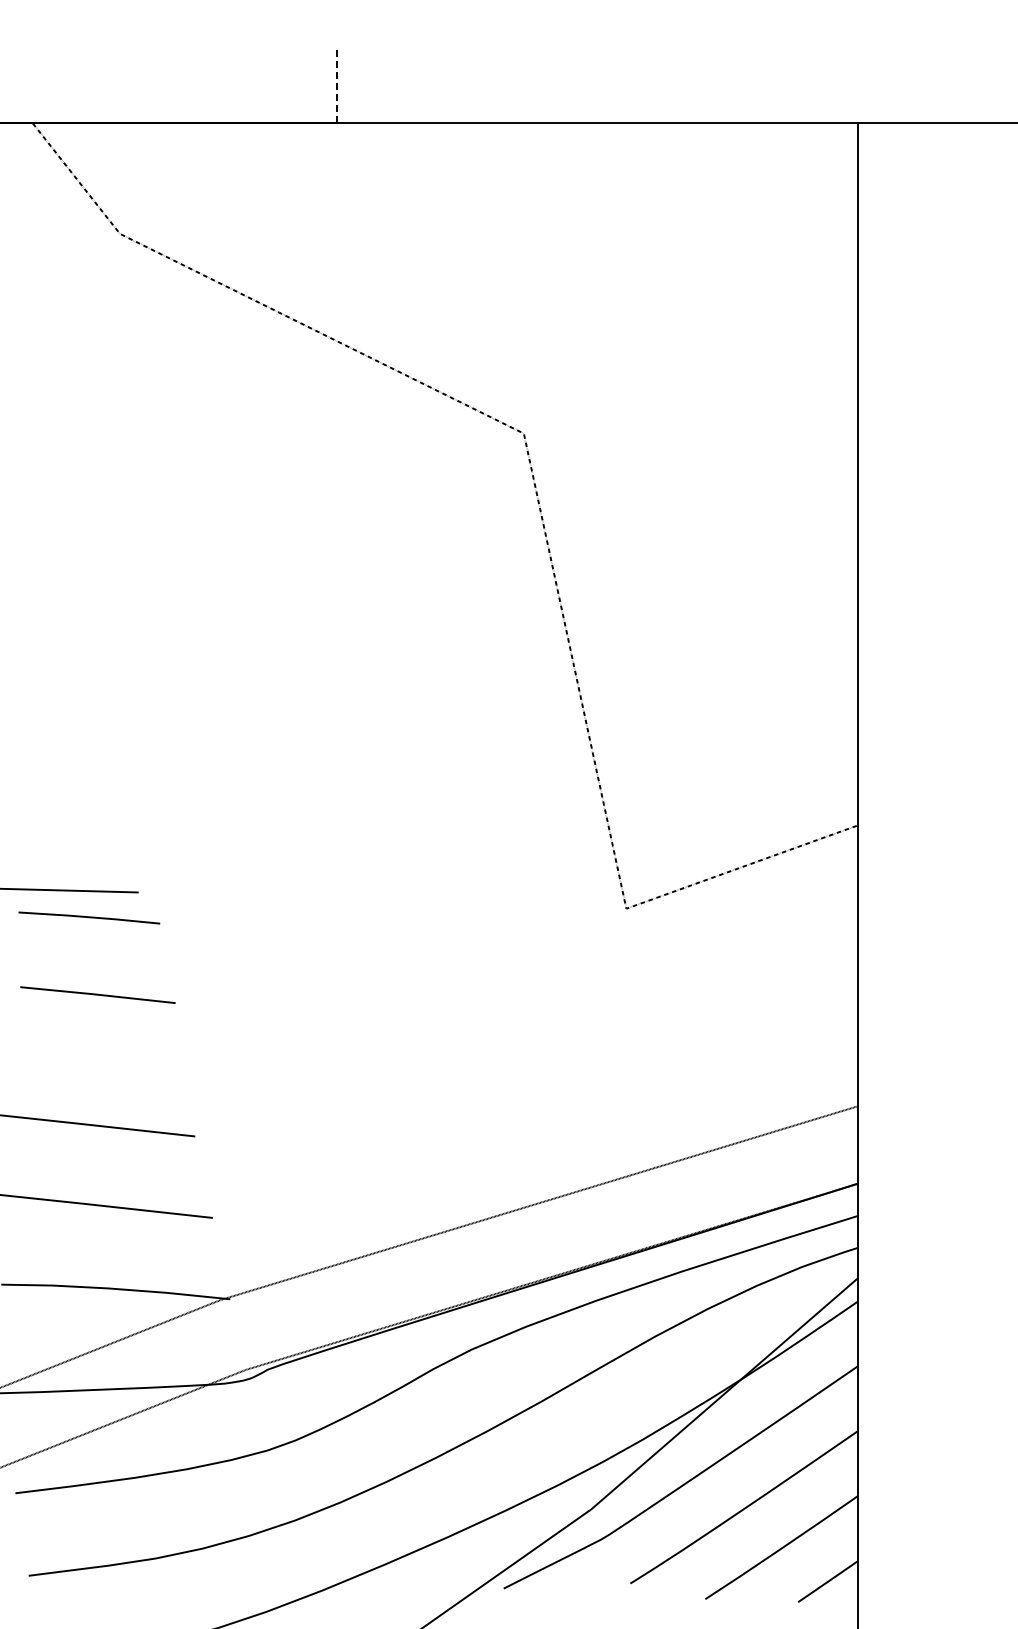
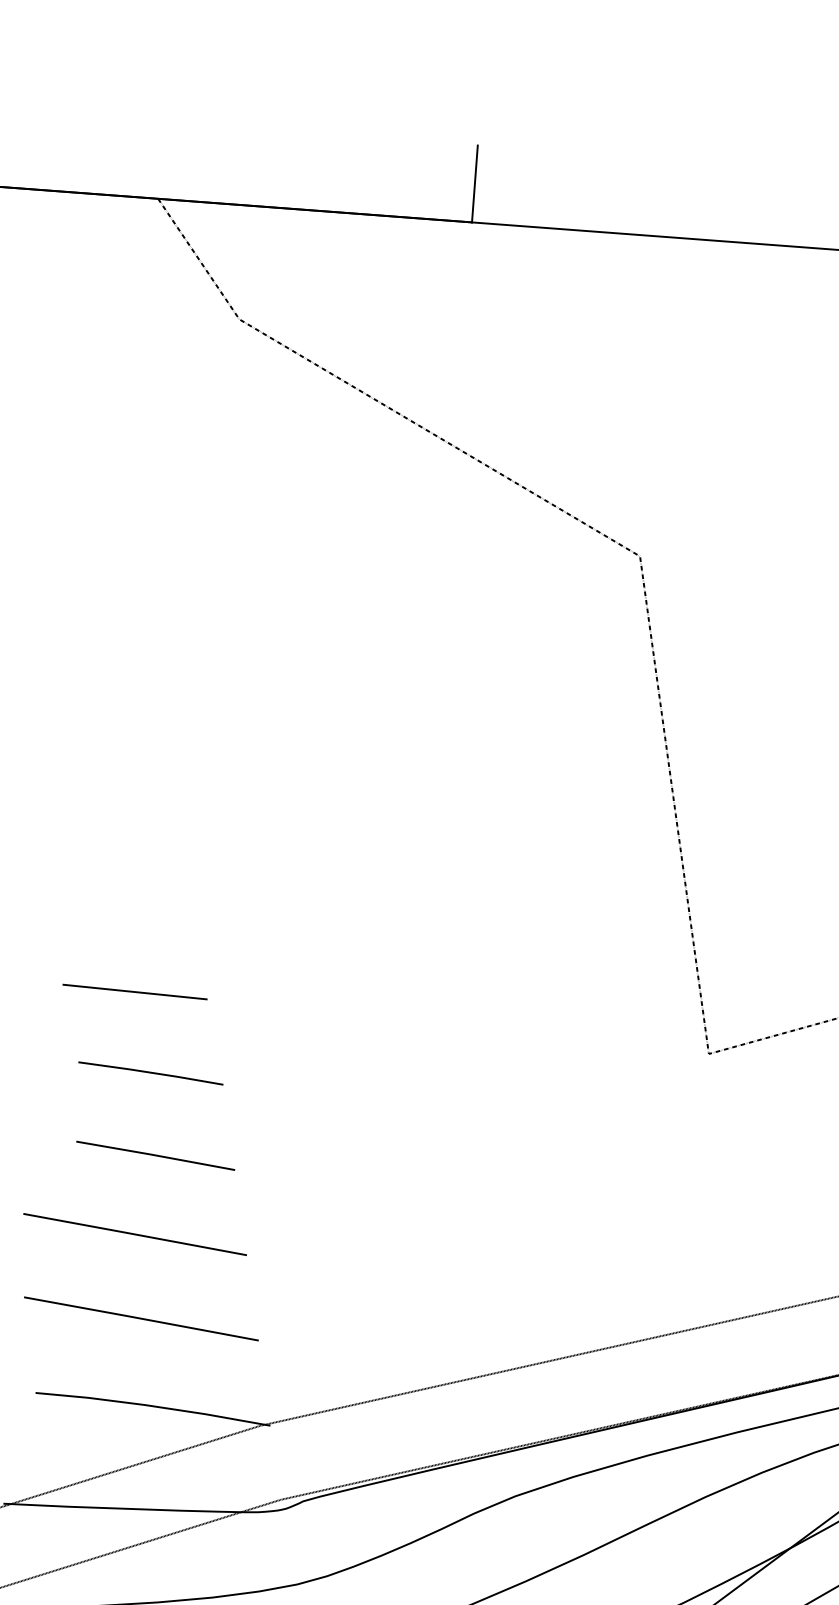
line: (337, 85) -> (474, 183), dashed -> solid
line: (89, 917) -> (151, 1072), moved
line: (97, 994) -> (155, 1155), moved

